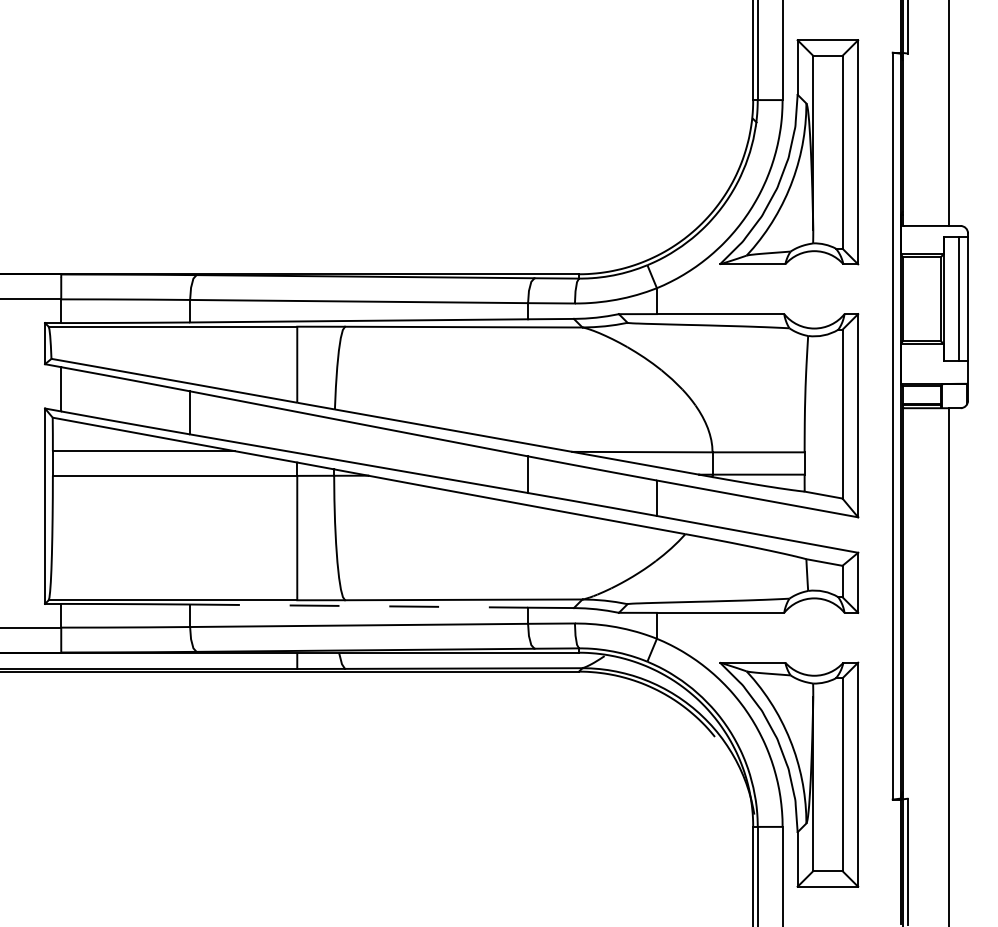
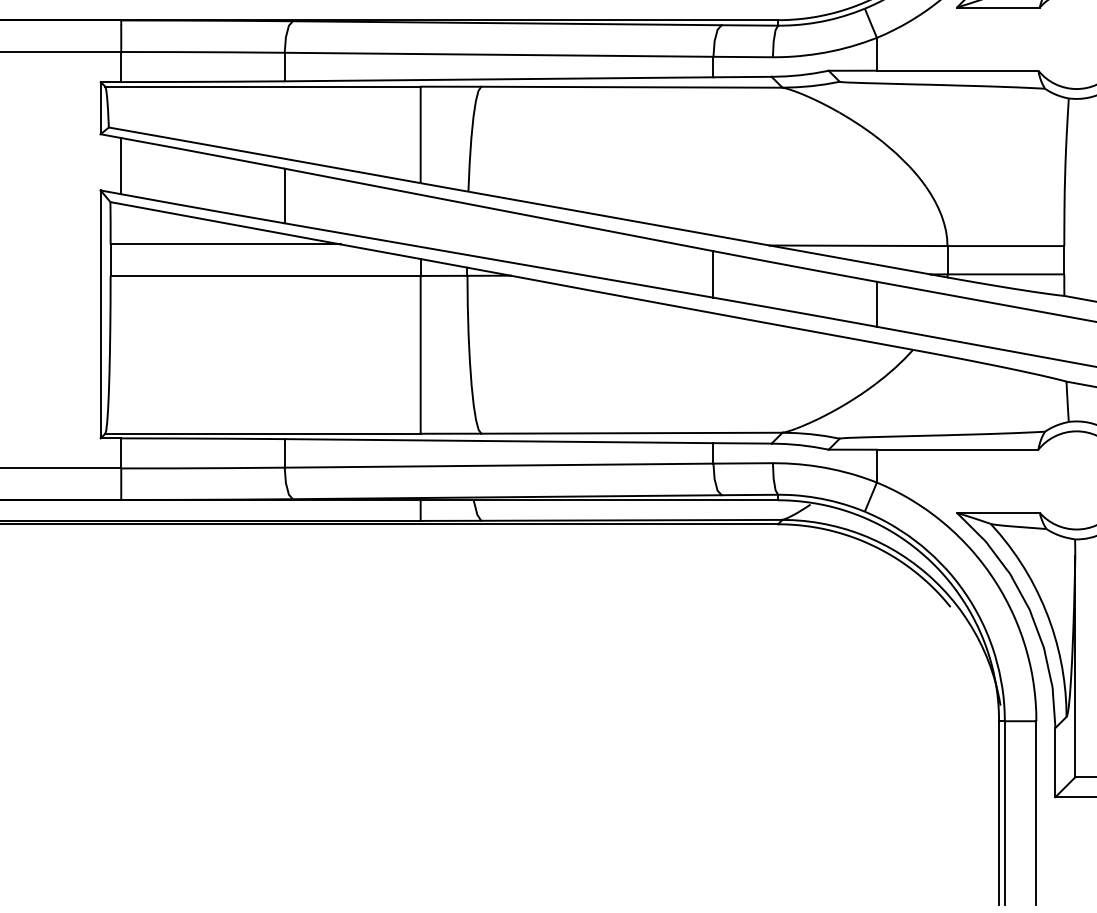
line: (359, 606) -> (499, 441), dashed -> solid

